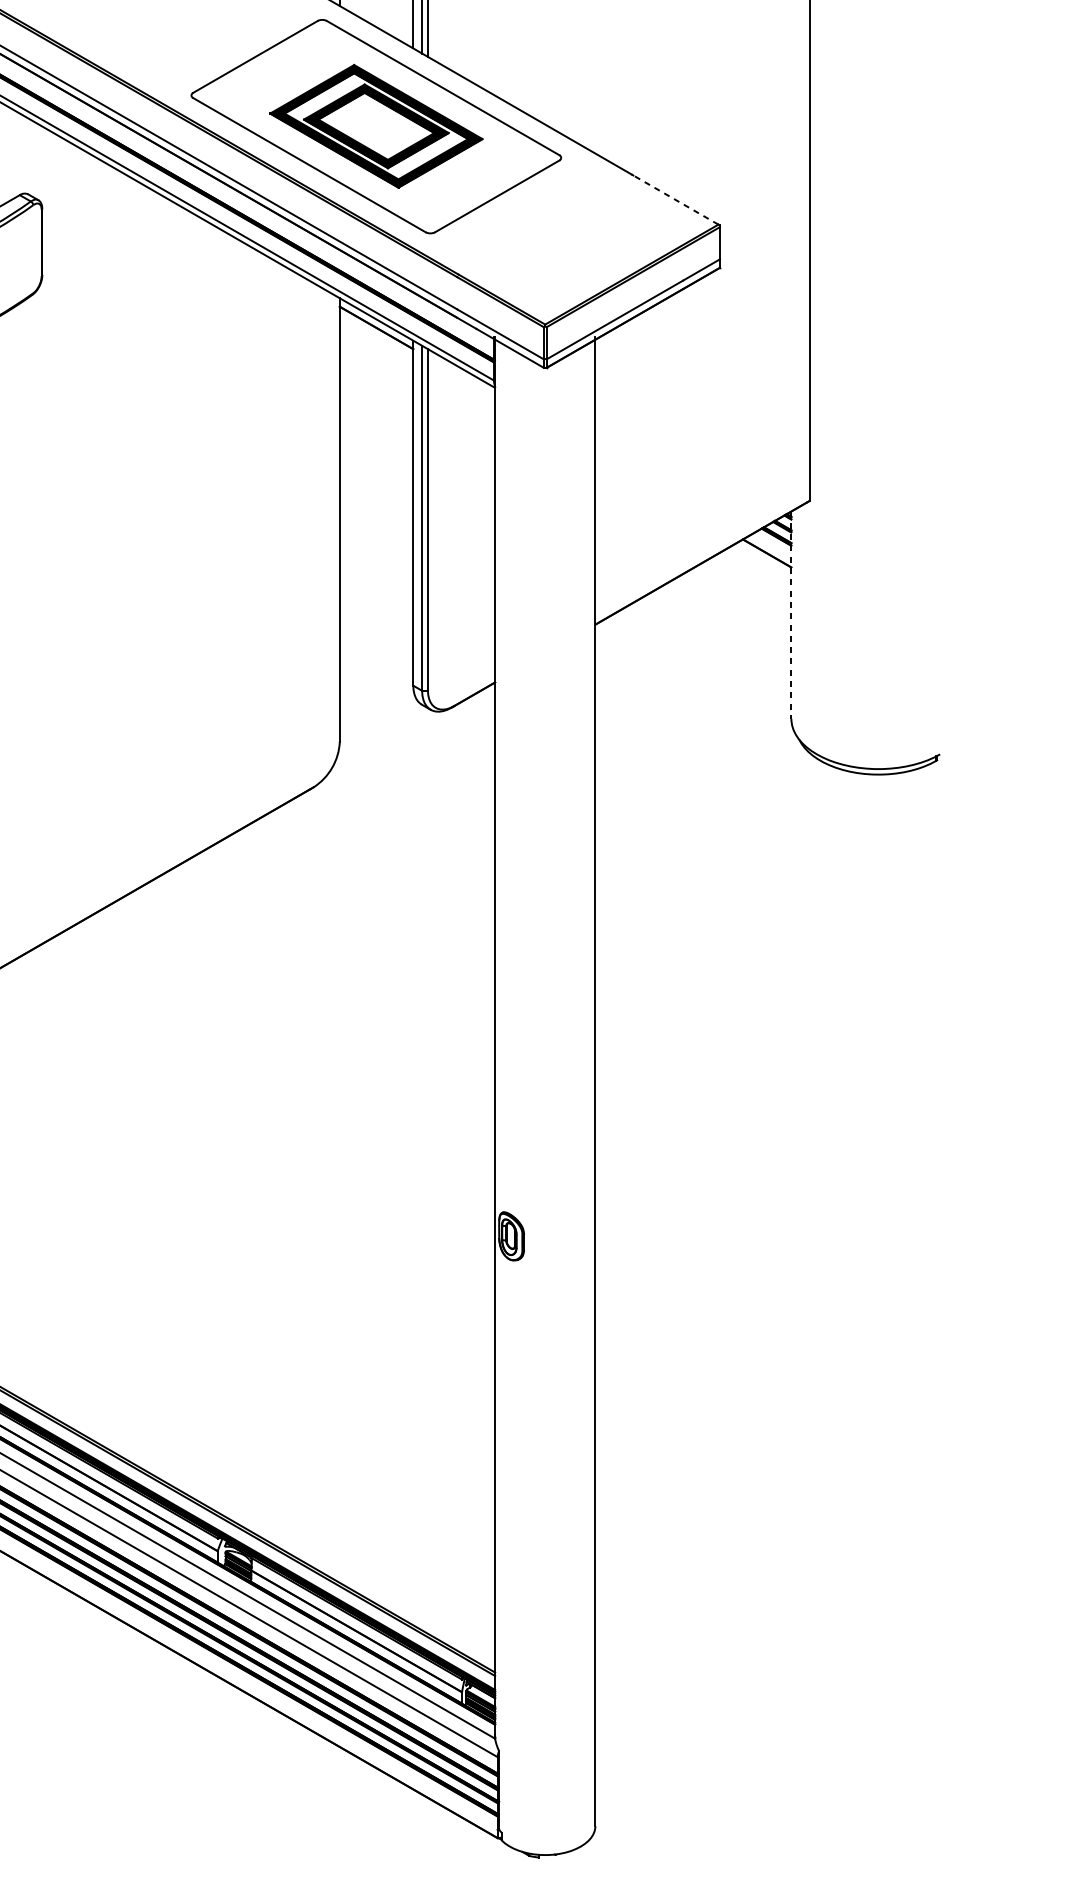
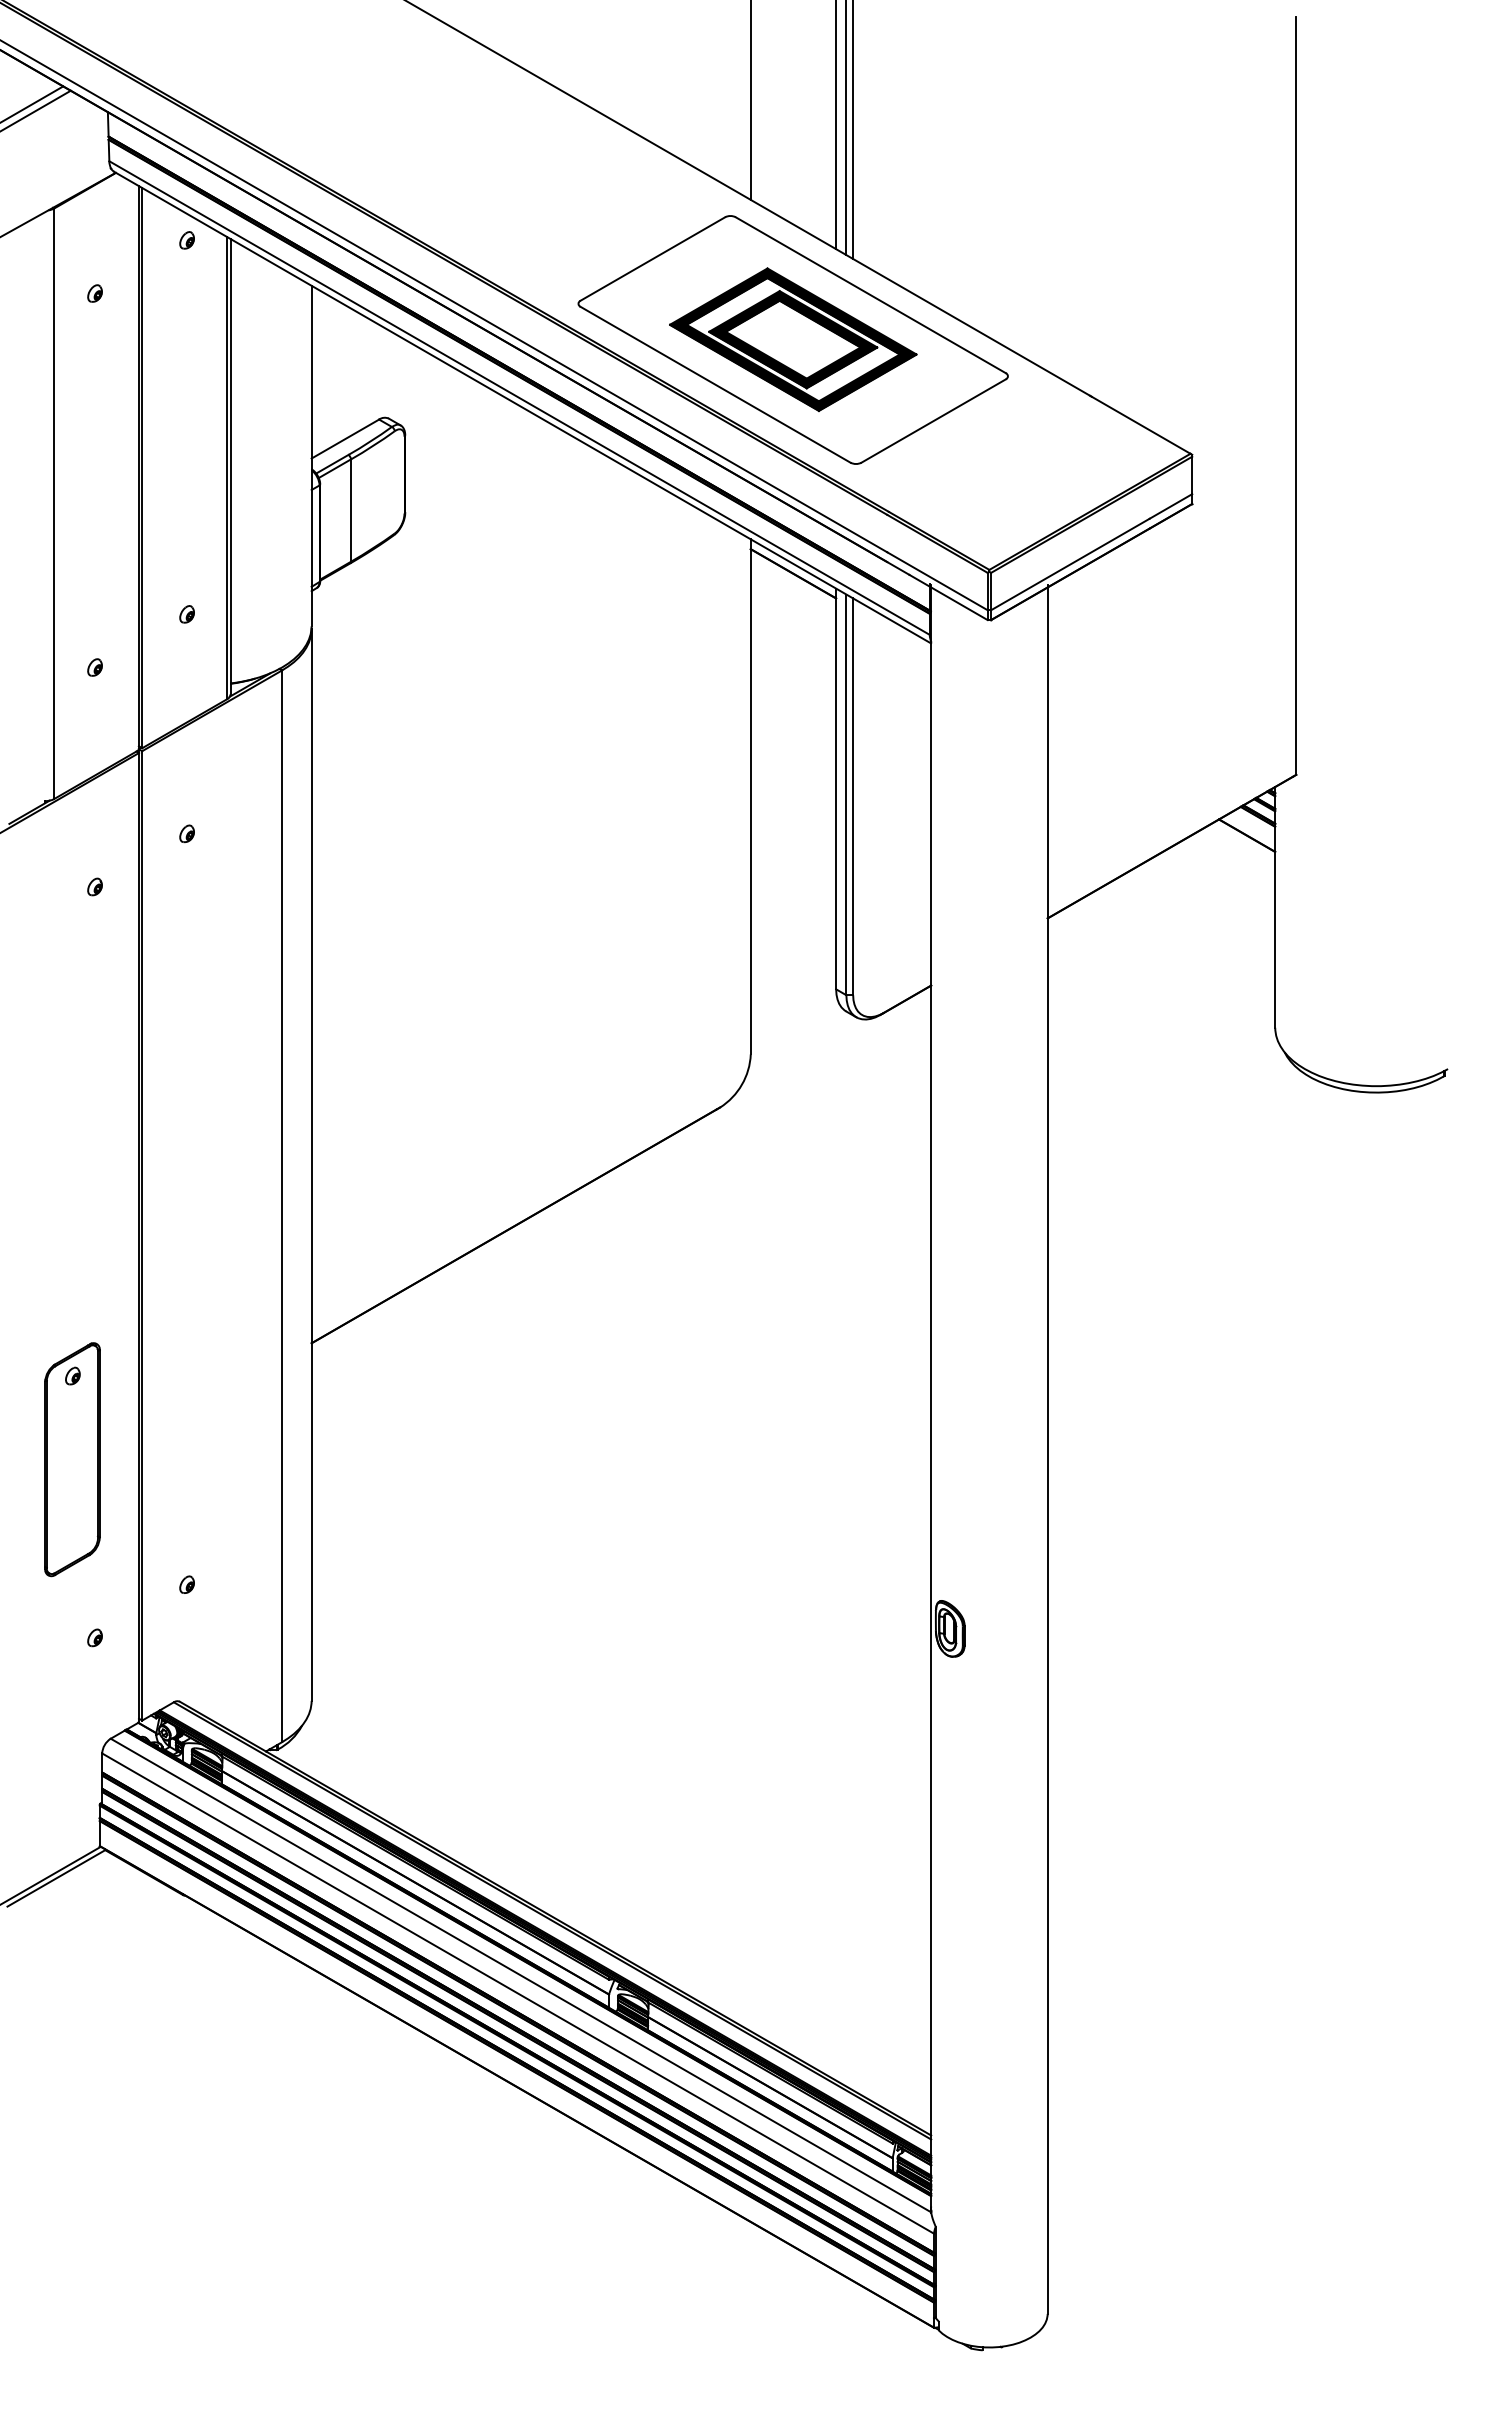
line: (675, 200) -> (1140, 425), dashed -> solid
line: (791, 615) -> (1275, 907), dashed -> solid

